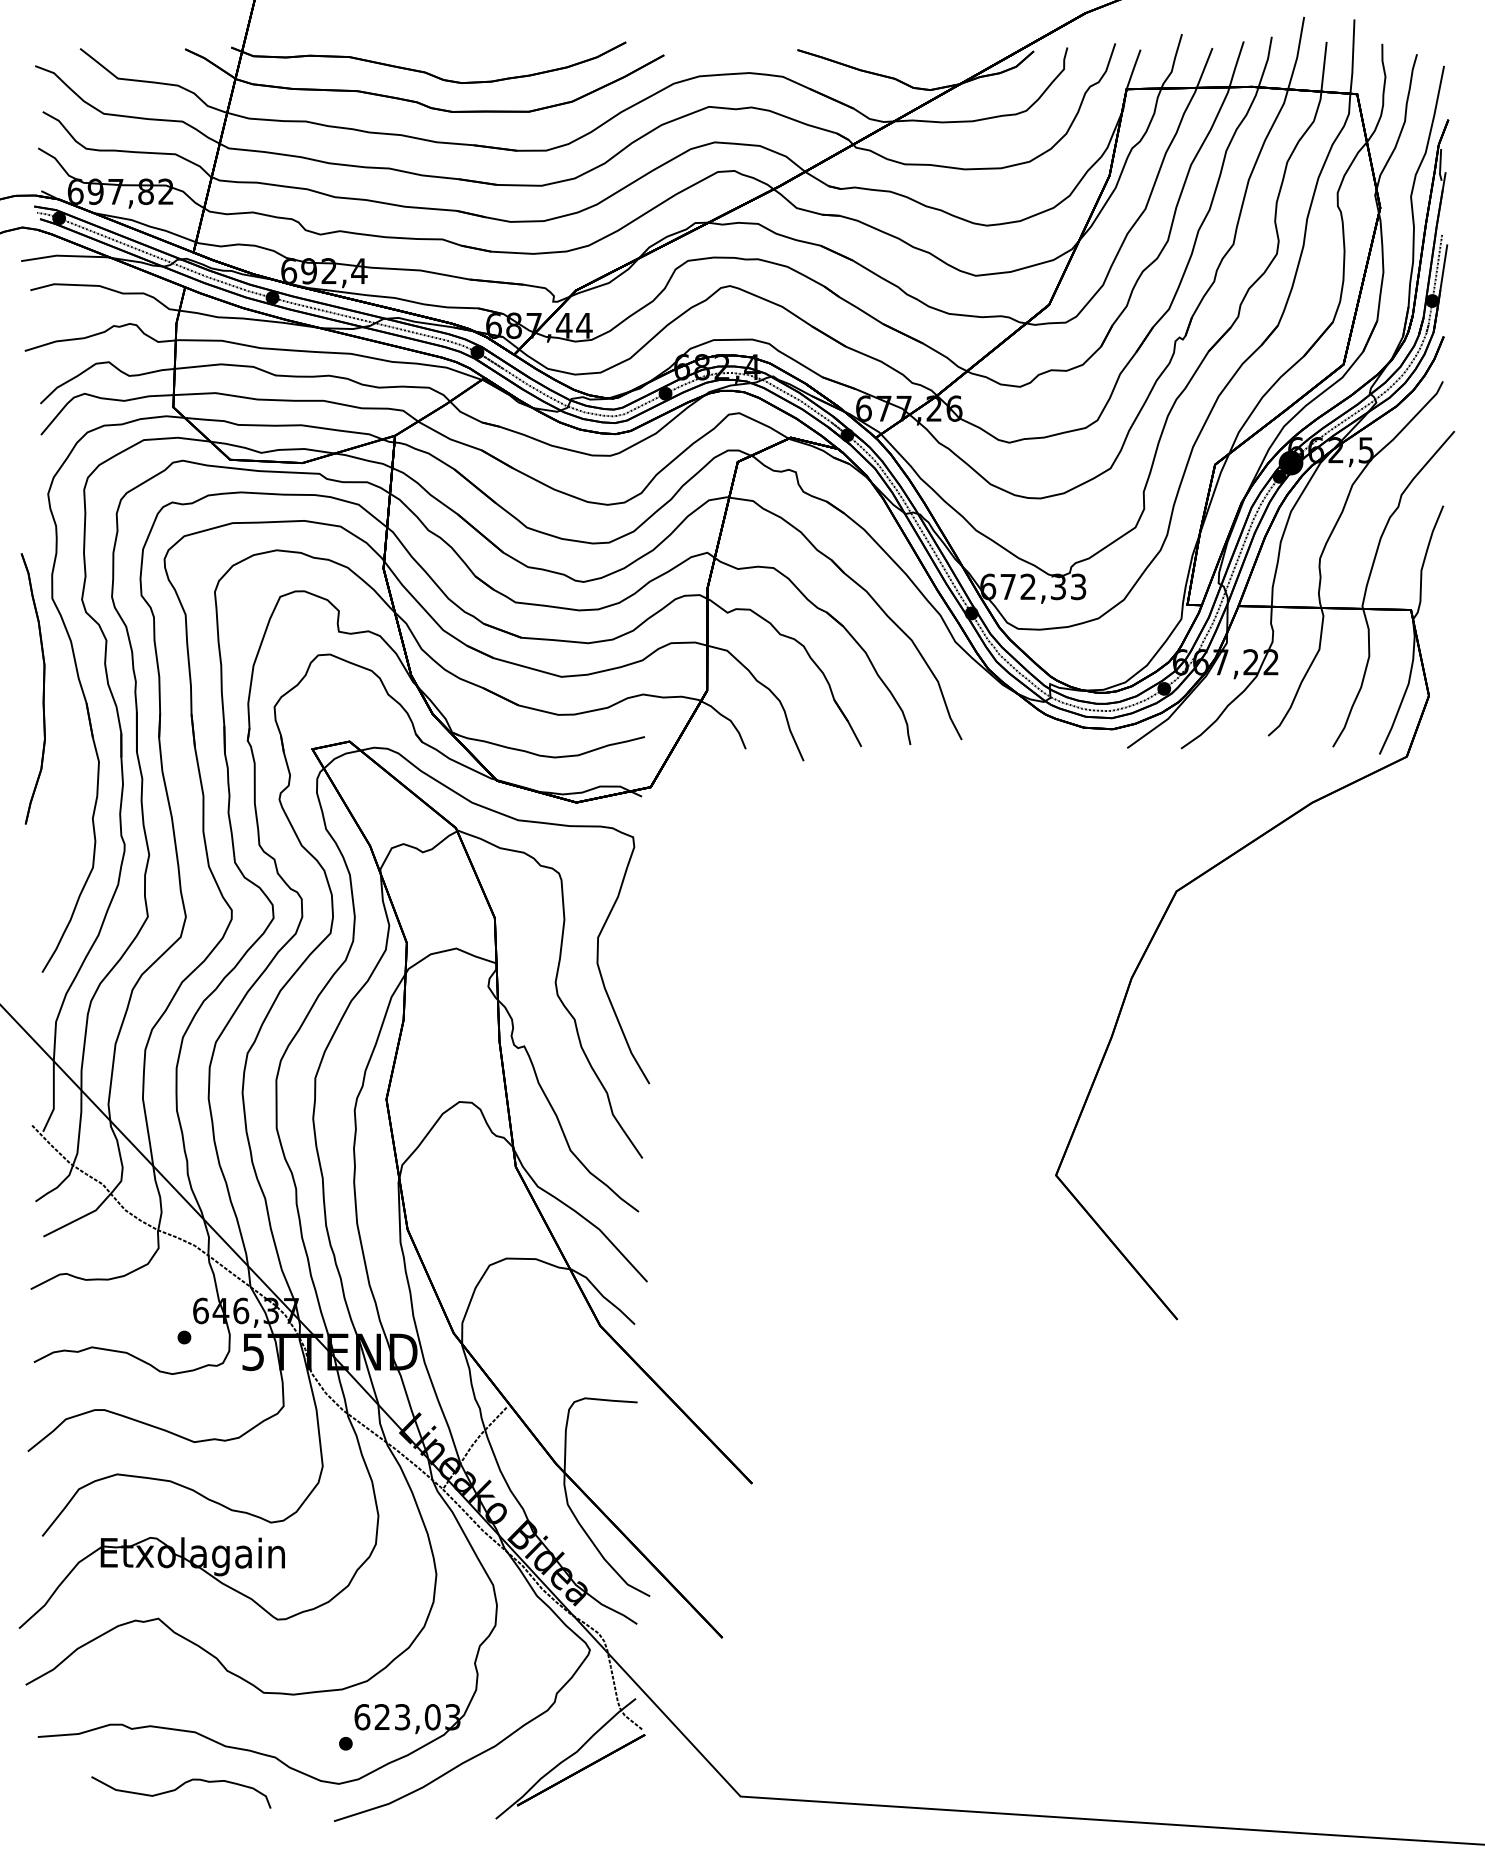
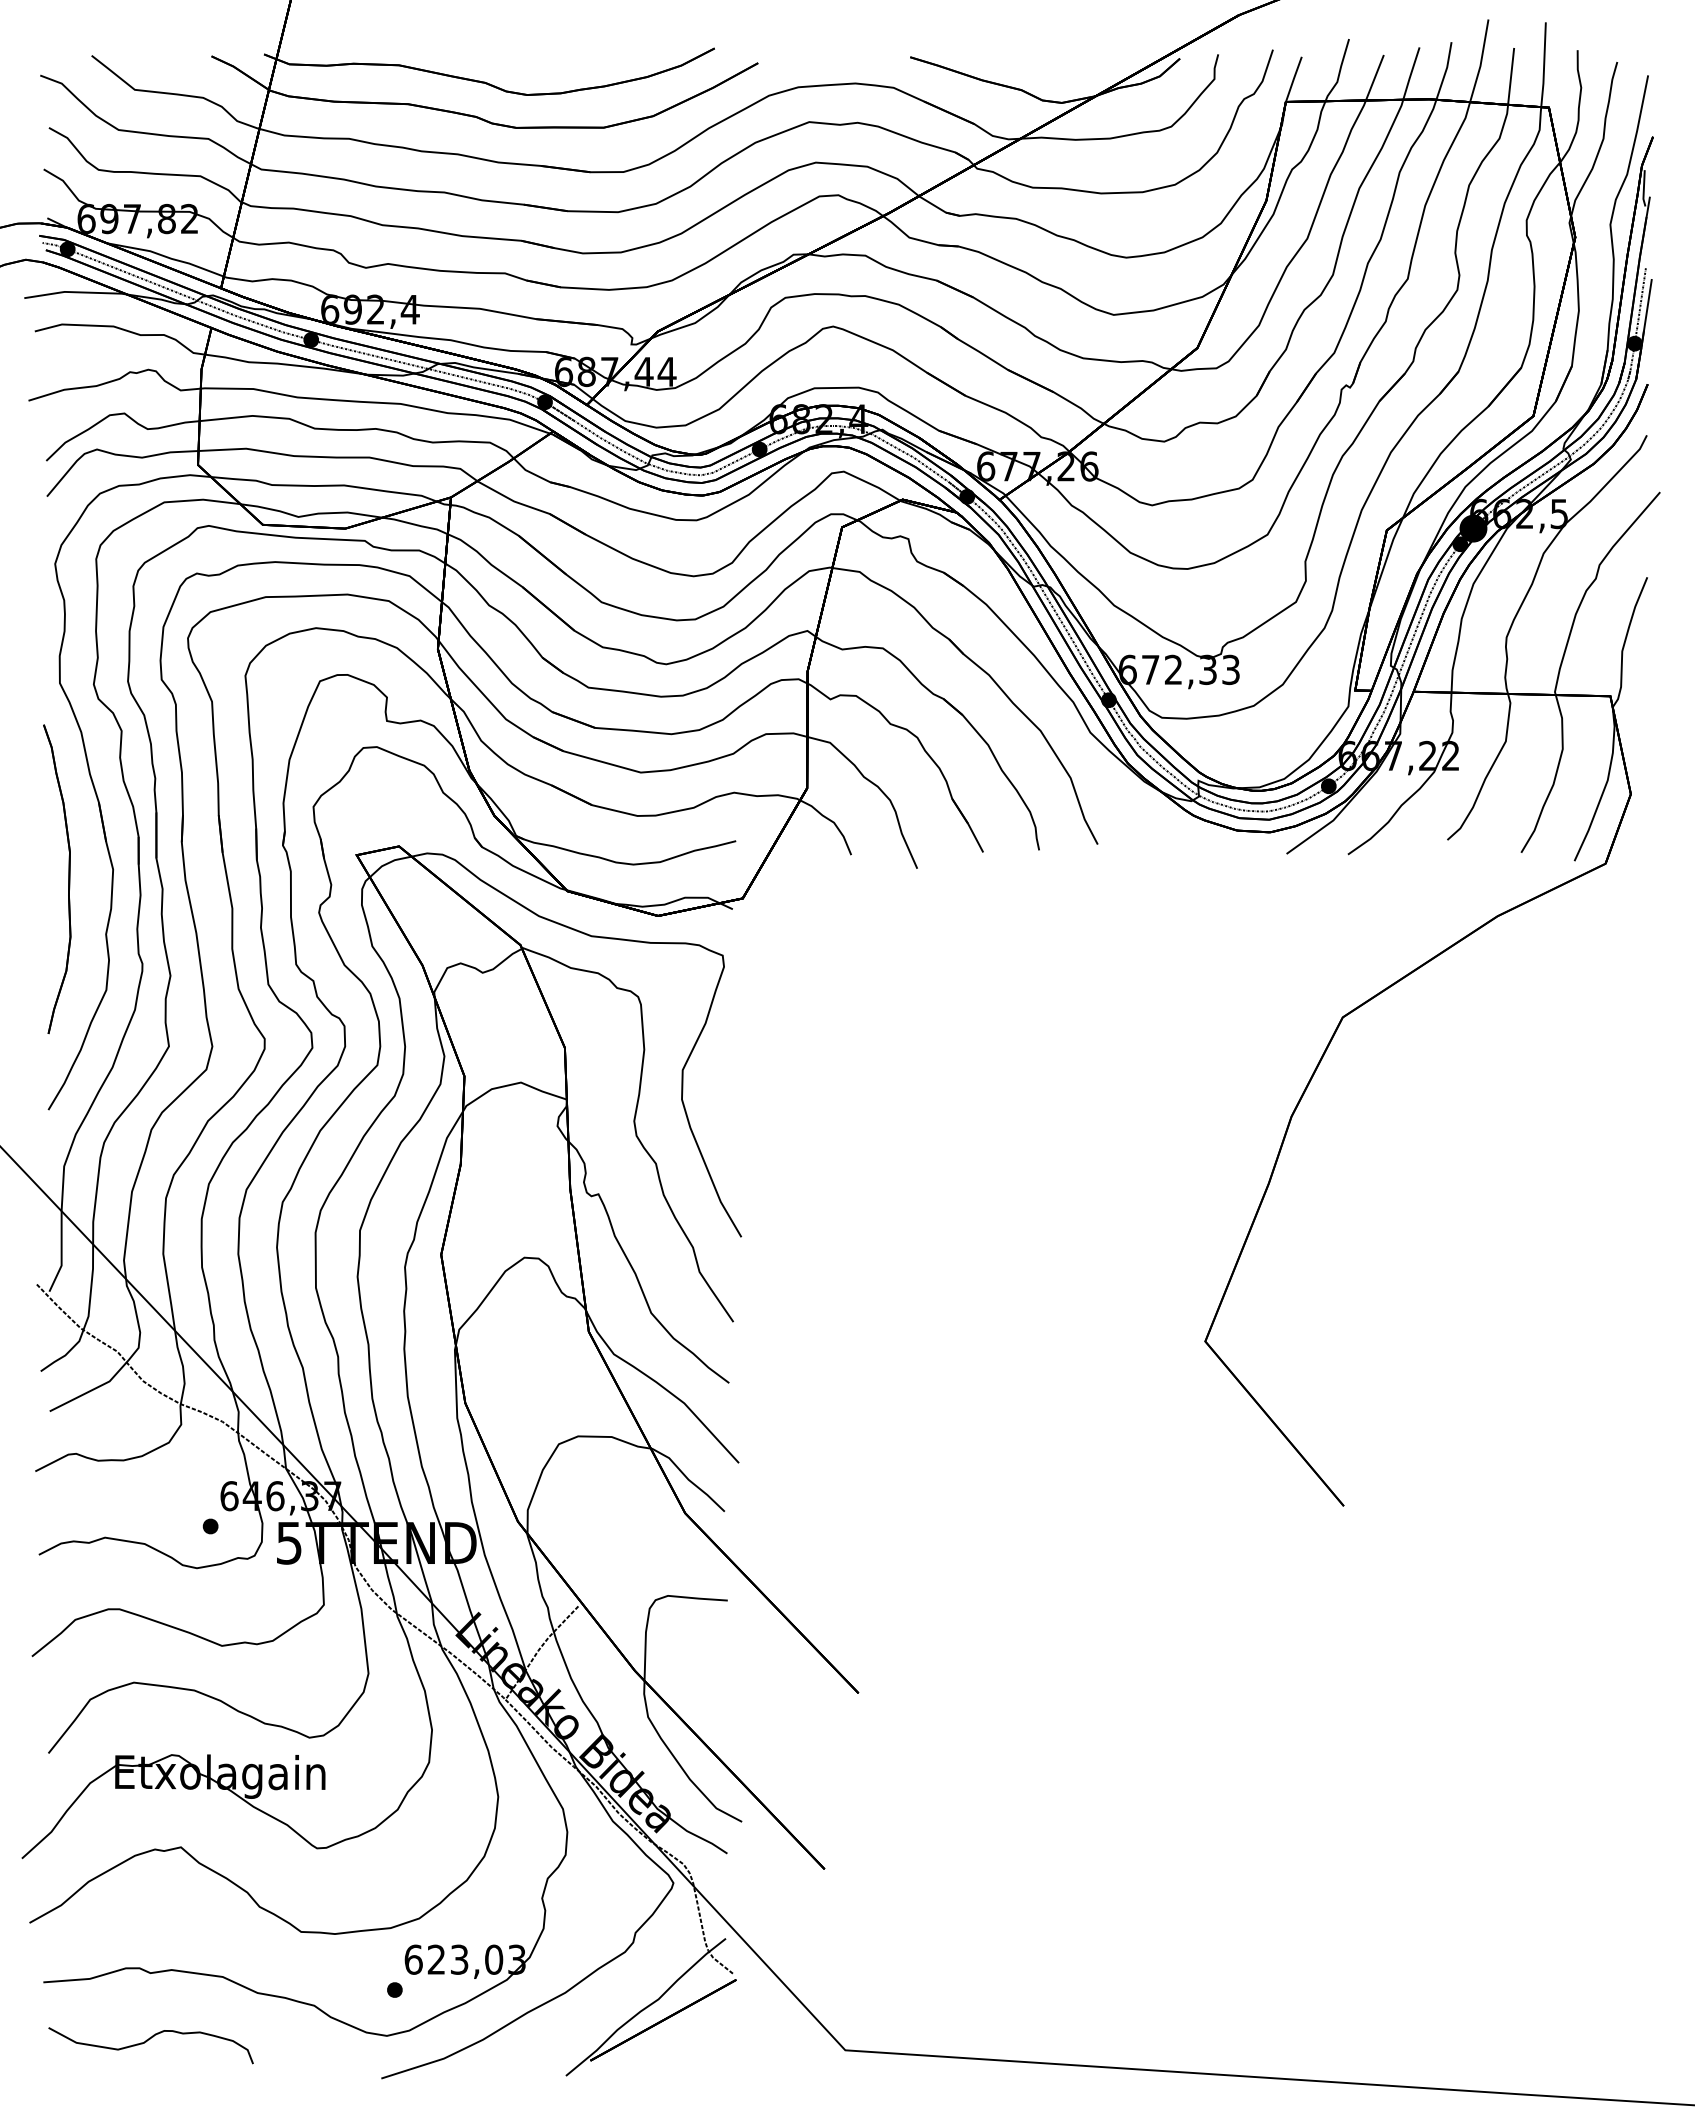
part: (43, 689) -> (68, 879), moved
curve: (178, 1788) -> (147, 2041), moved

